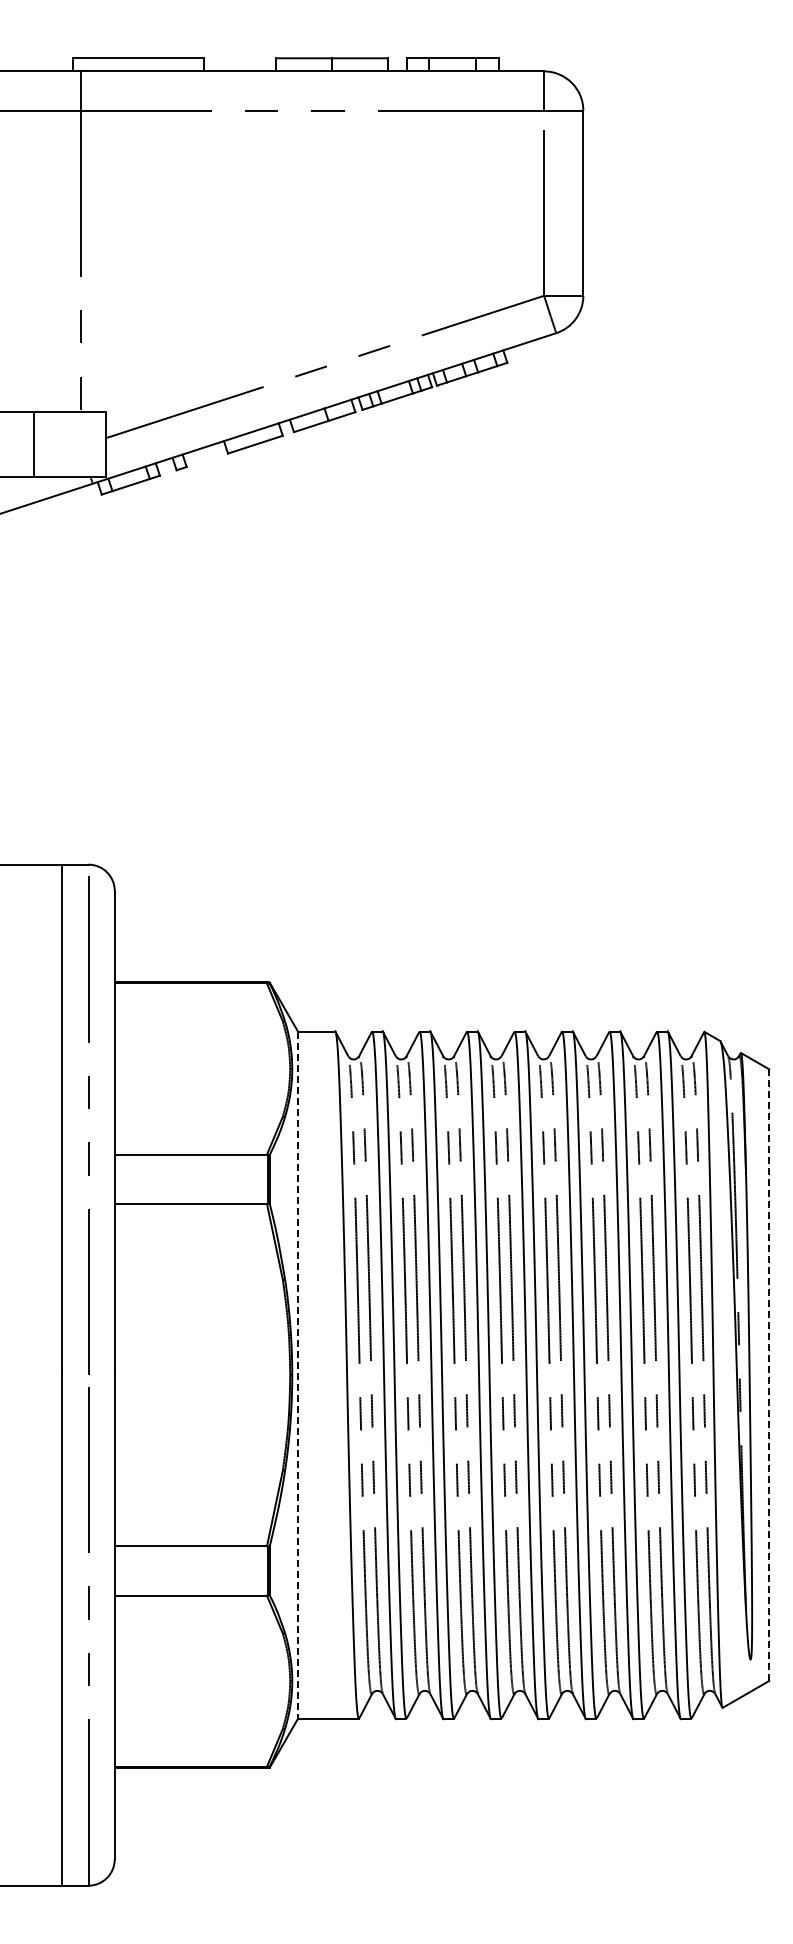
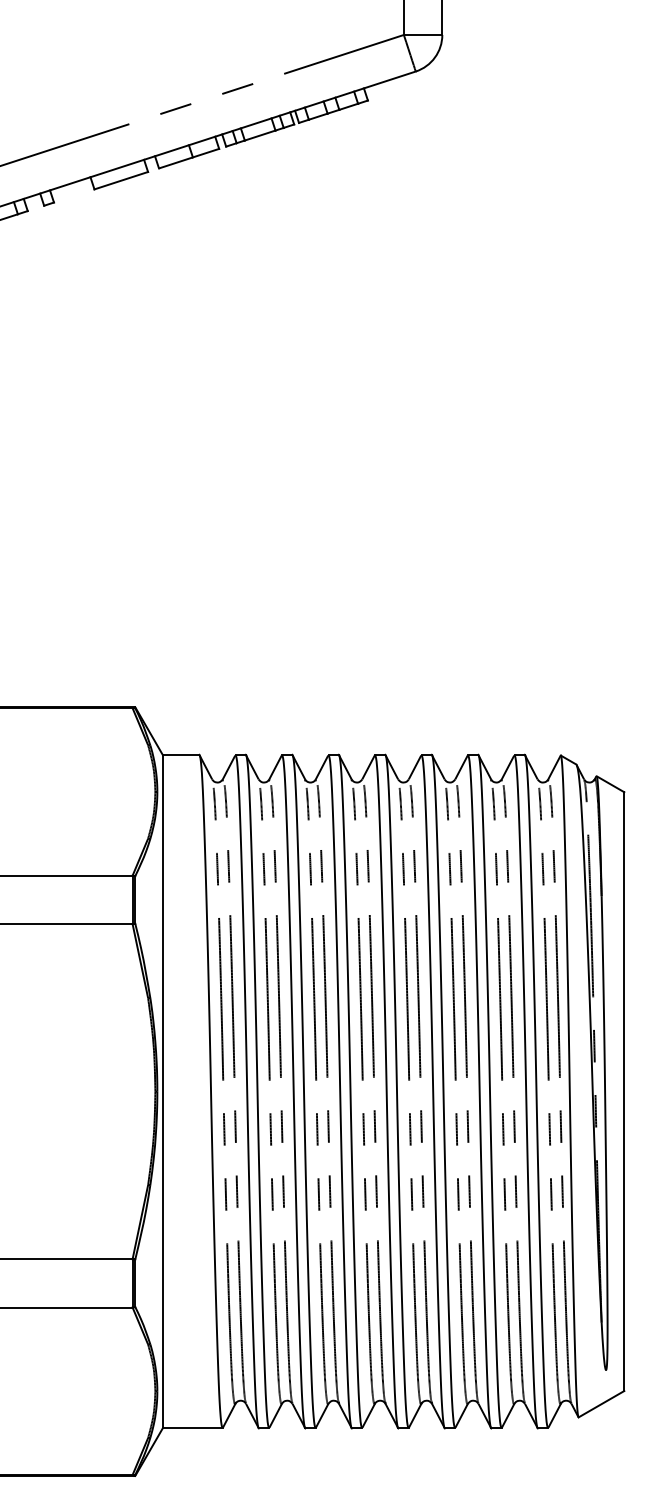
line: (297, 1375) -> (162, 1091), dashed -> solid
line: (769, 1375) -> (624, 1091), dashed -> solid

